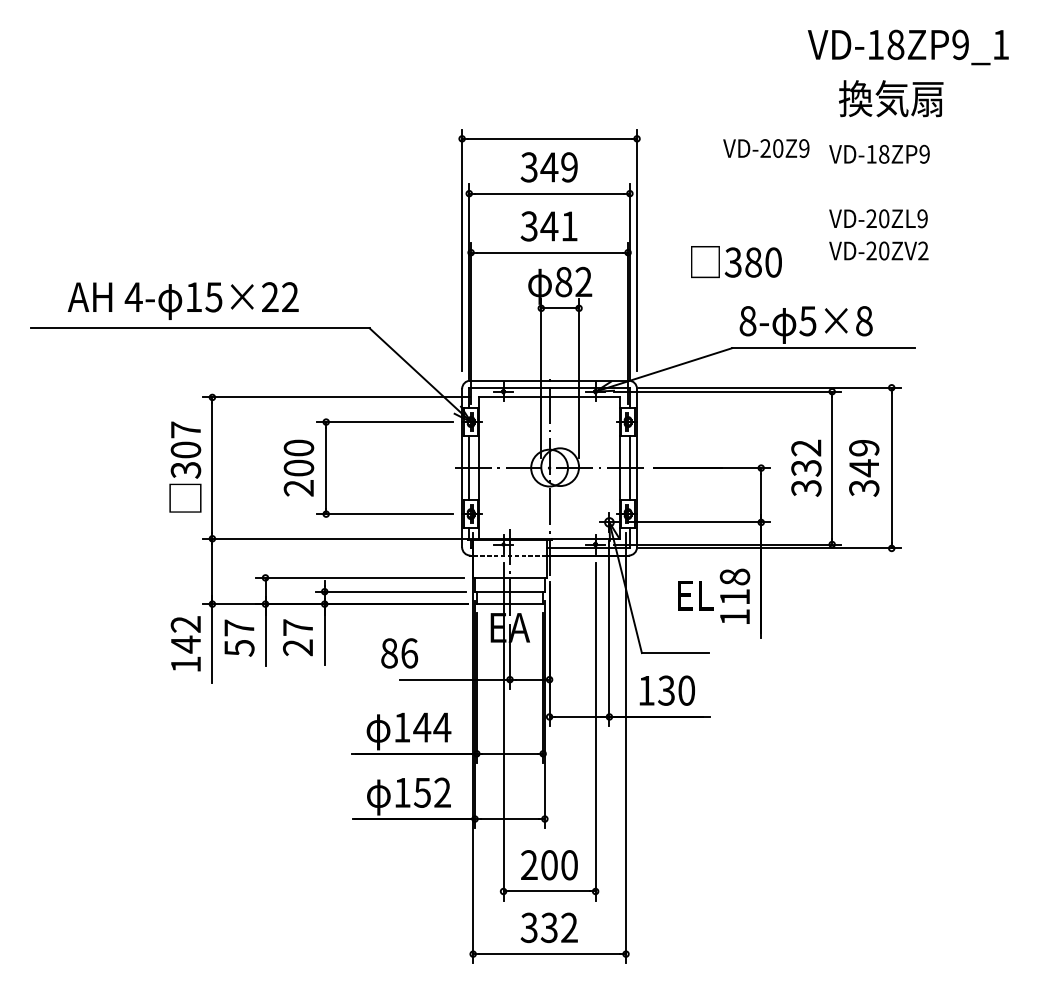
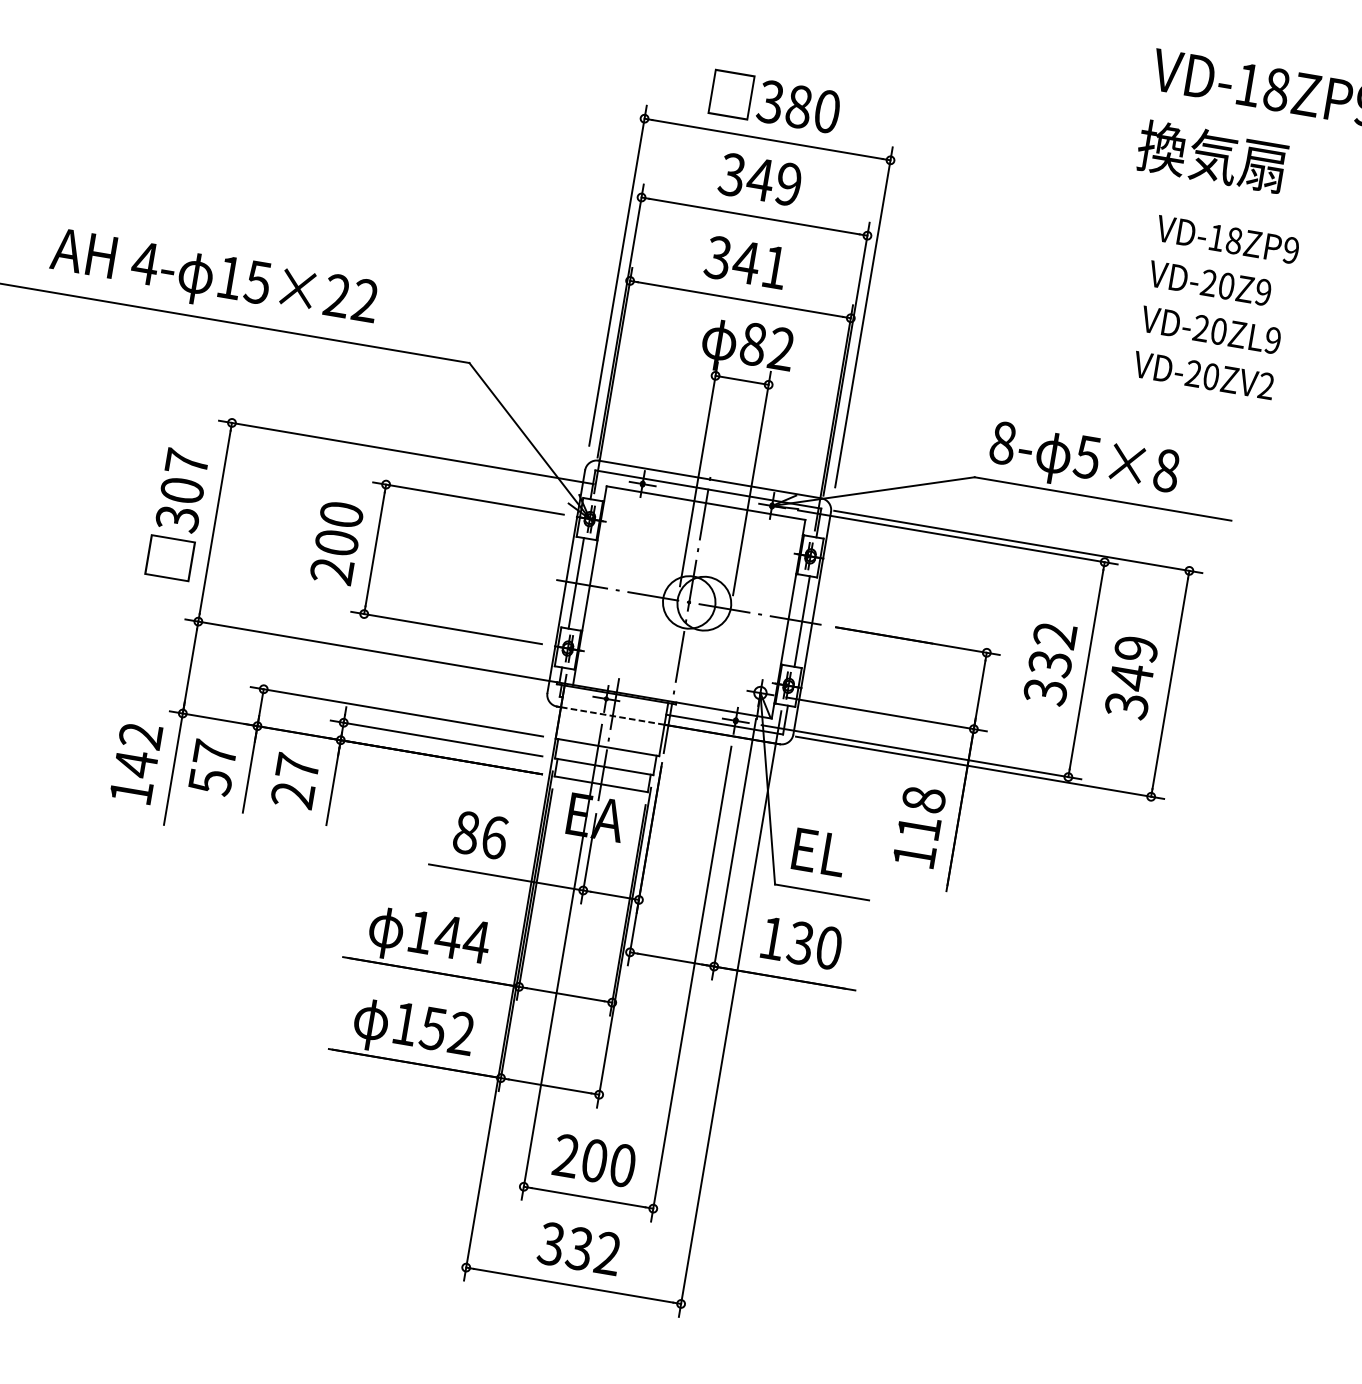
text: (891, 98) -> (1212, 156), moved
text: (766, 148) -> (1210, 283), moved
text: (736, 262) -> (775, 102), moved
text: (695, 595) -> (818, 852), moved
text: (399, 653) -> (480, 835), moved

